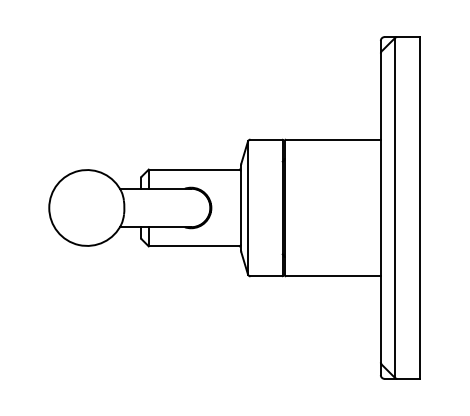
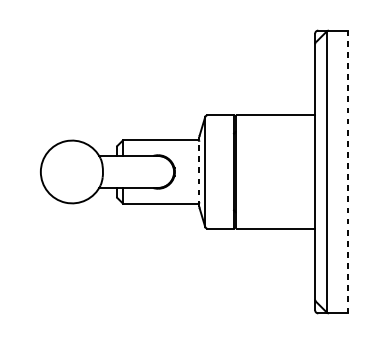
line: (240, 207) -> (199, 171), solid -> dashed
line: (420, 207) -> (347, 171), solid -> dashed

